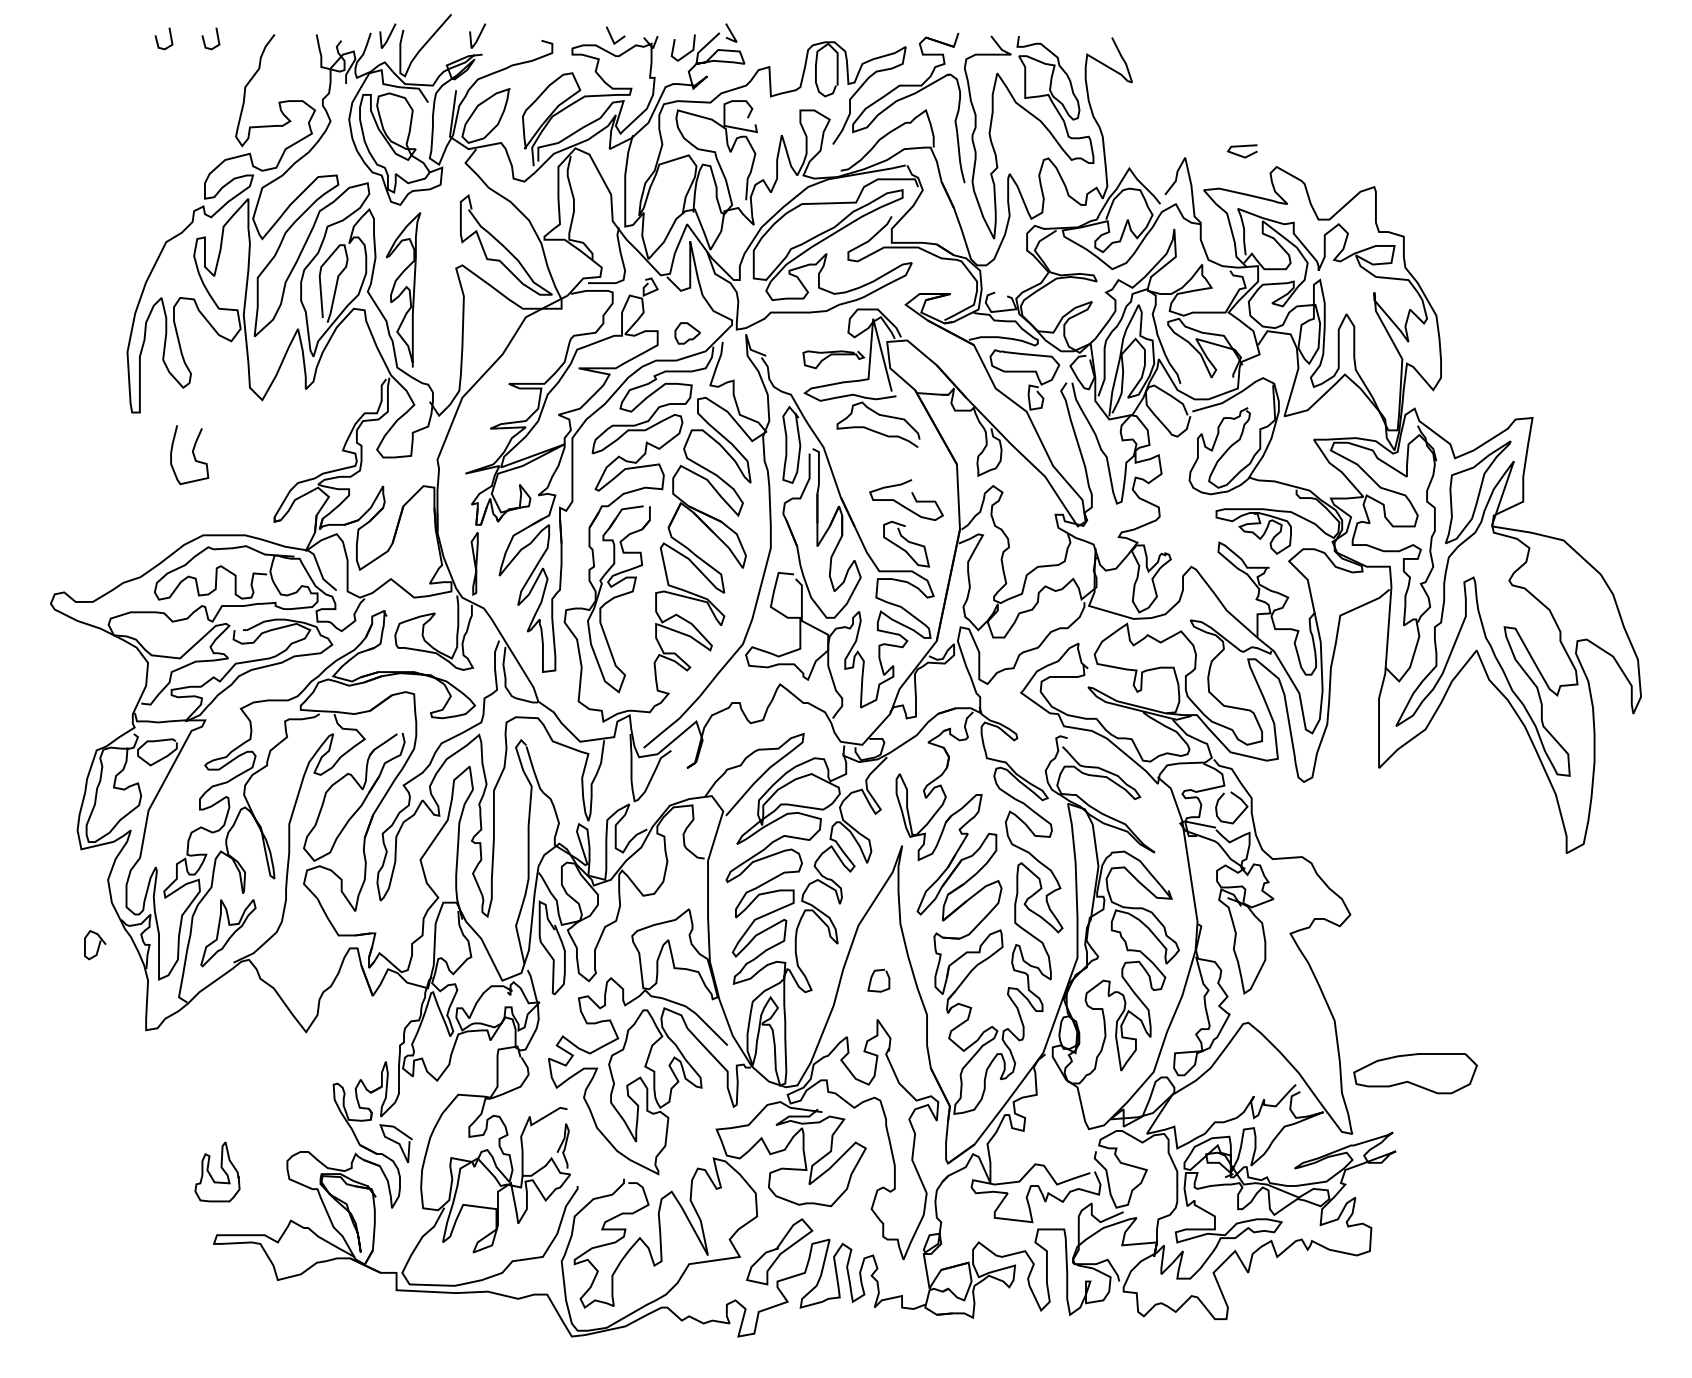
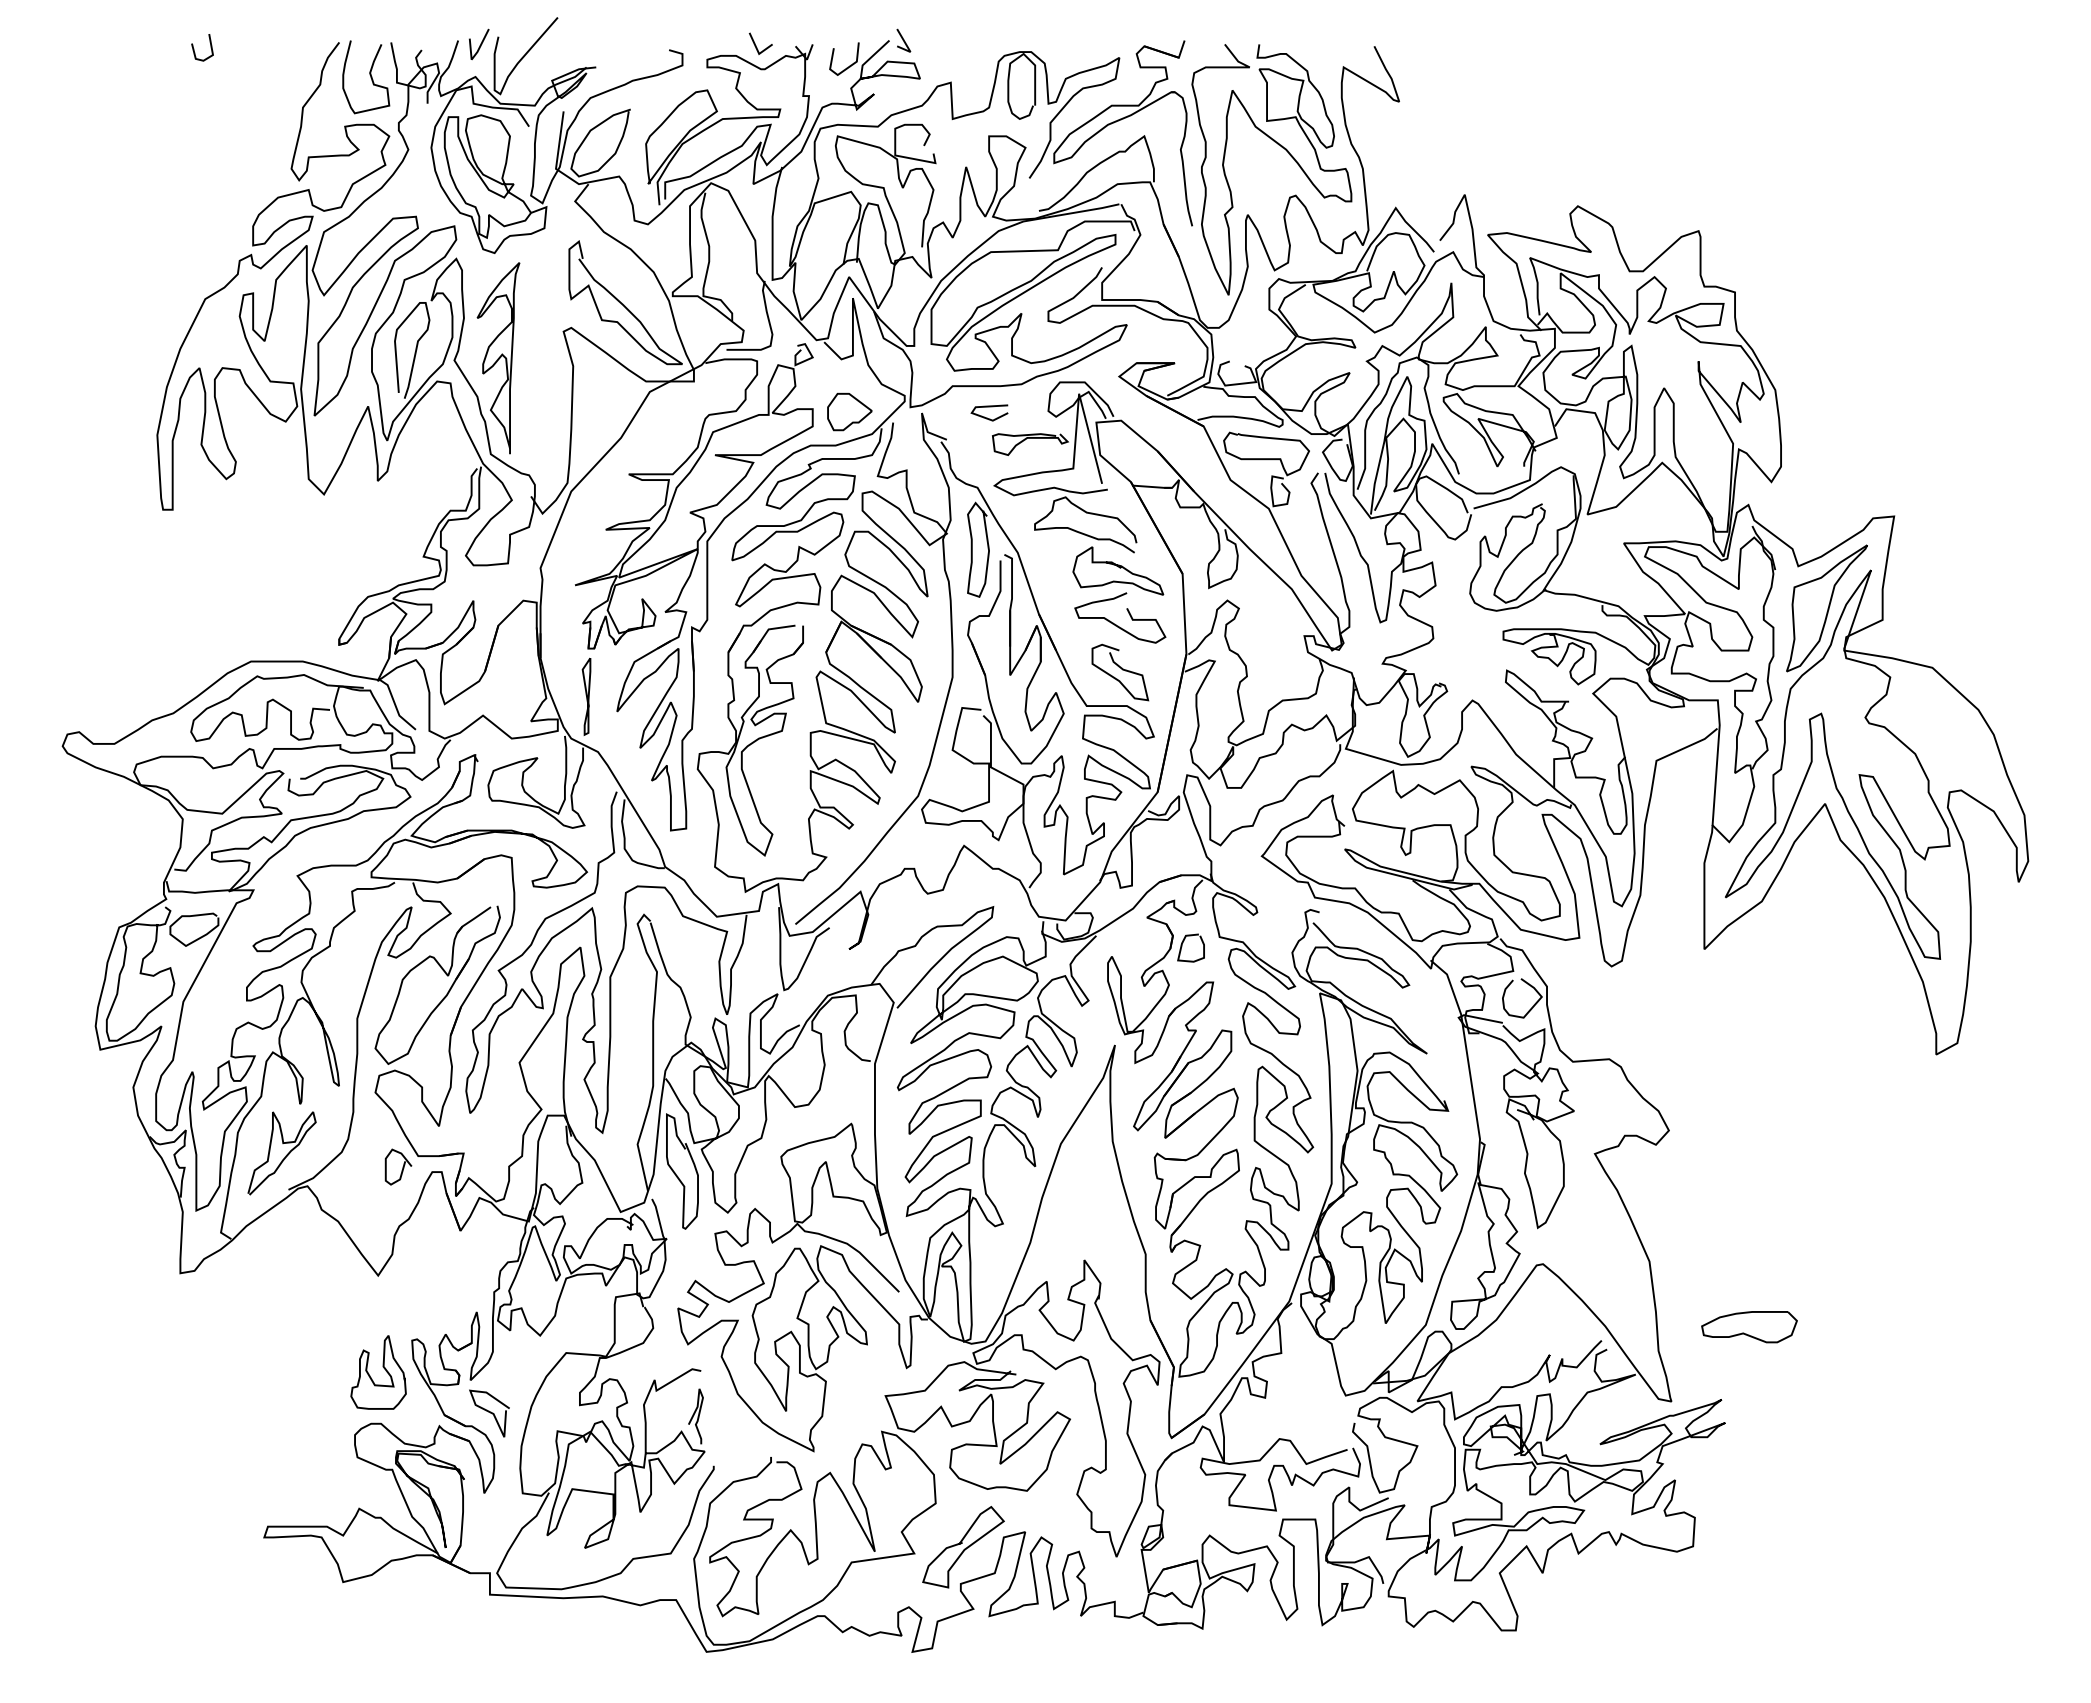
line: (477, 36) -> (590, 45), removed
line: (217, 38) -> (268, 47), removed
line: (1242, 146) -> (989, 407), moved
part: (687, 333) -> (849, 411), size x1.43
curve: (193, 455) -> (370, 77), moved
curve: (905, 460) -> (1119, 568), added
curve: (98, 944) -> (402, 1166), moved
curve: (872, 977) -> (1183, 943), moved
part: (1415, 1074) -> (1749, 1327), size x0.62
curve: (221, 1168) -> (383, 1368), moved

